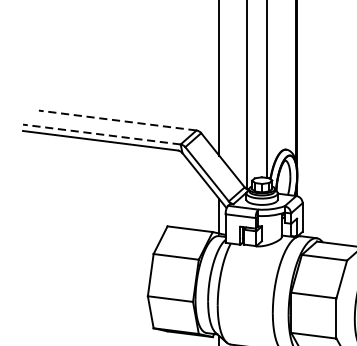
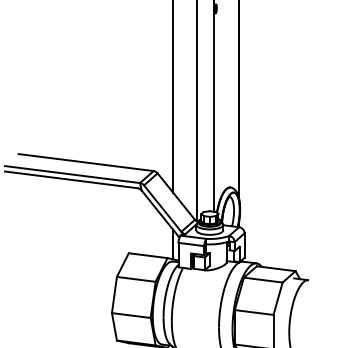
line: (116, 120) -> (85, 162), dashed -> solid
line: (101, 134) -> (72, 174), dashed -> solid

